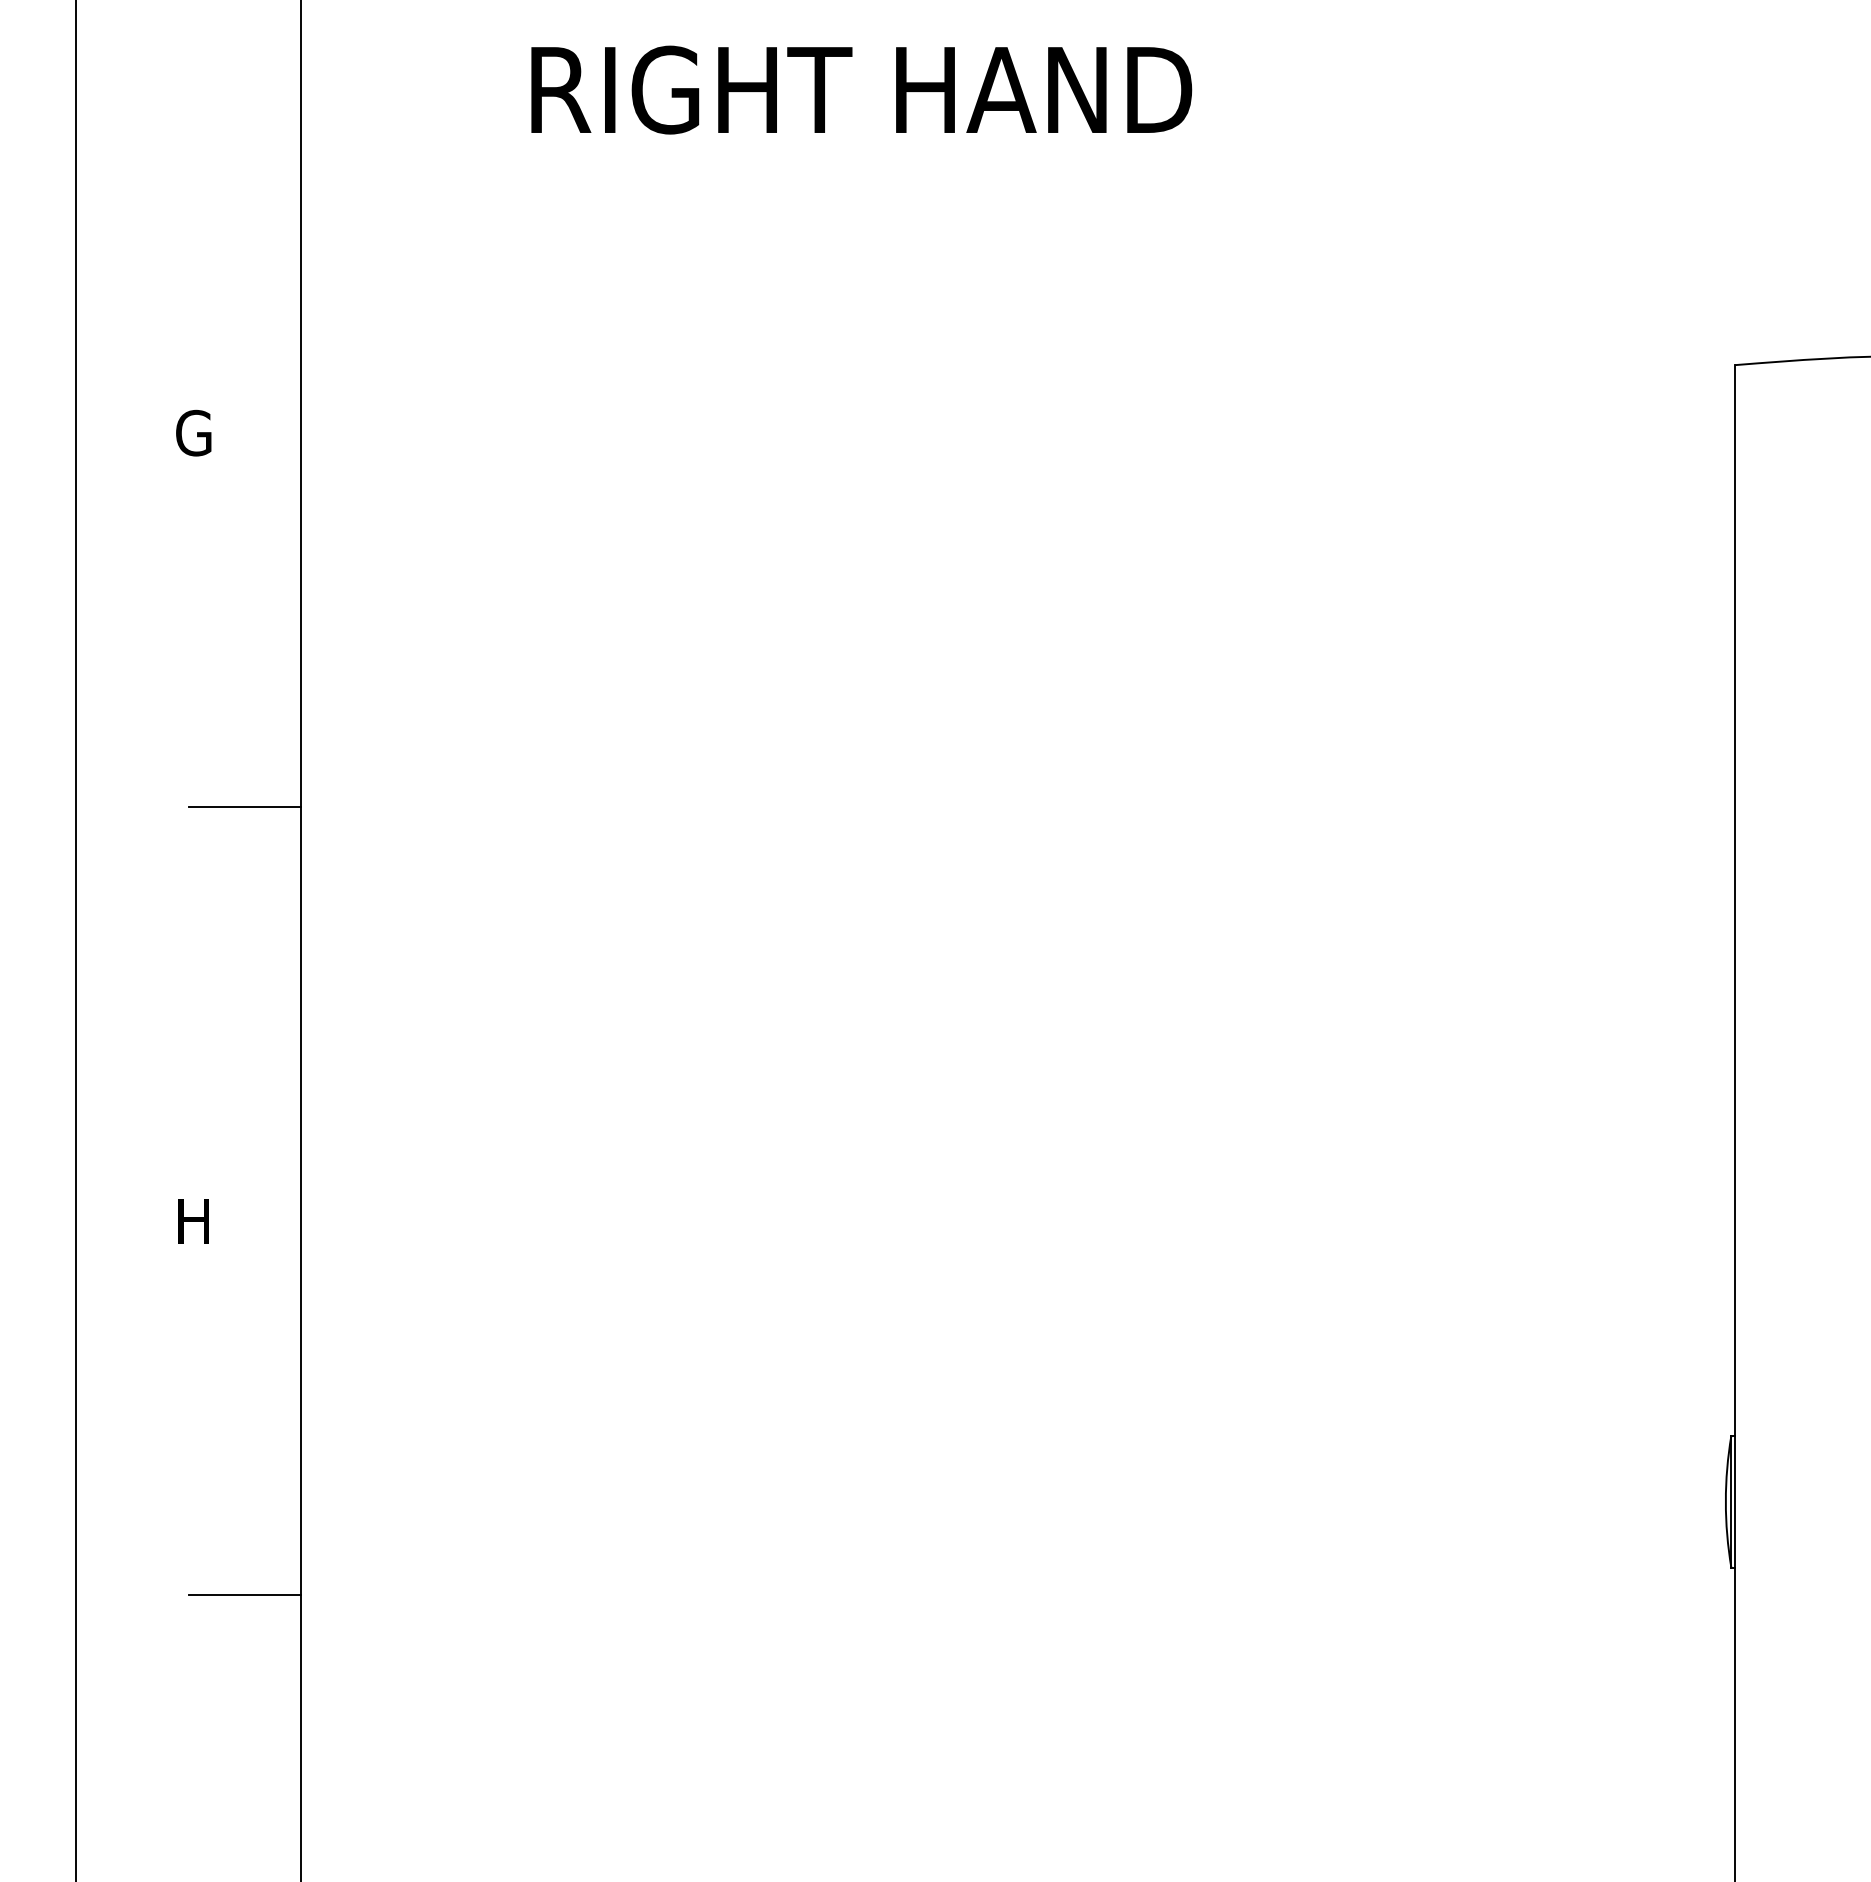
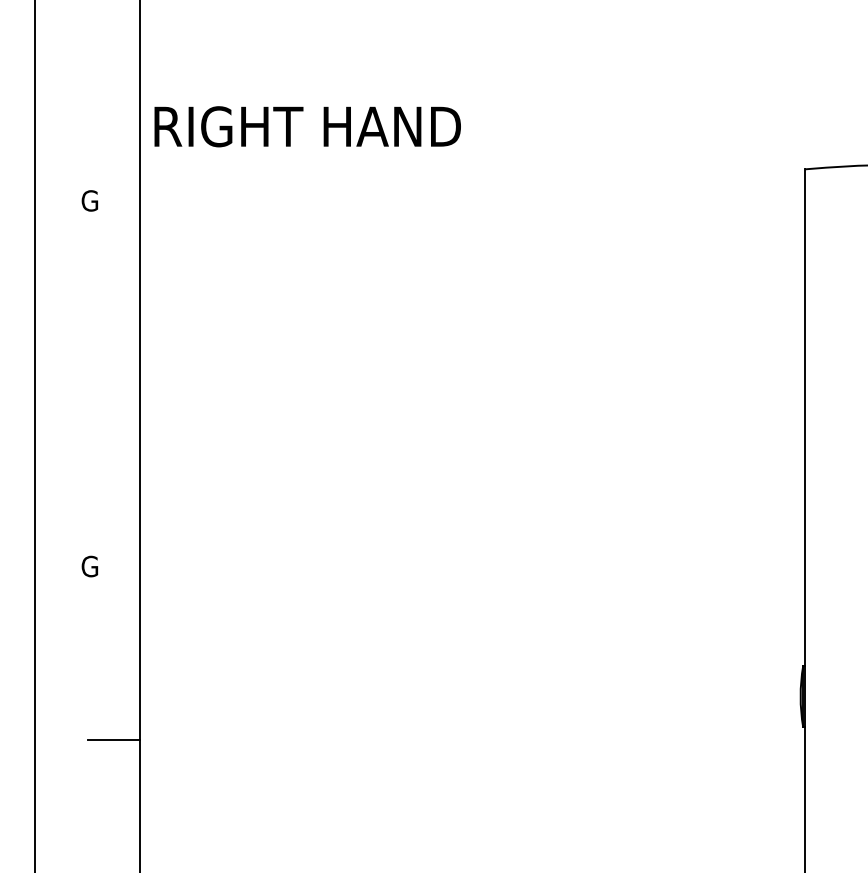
text: (861, 89) -> (307, 126), moved
line: (244, 807) -> (113, 374), removed
text: (192, 1221) -> (89, 566), H -> G

